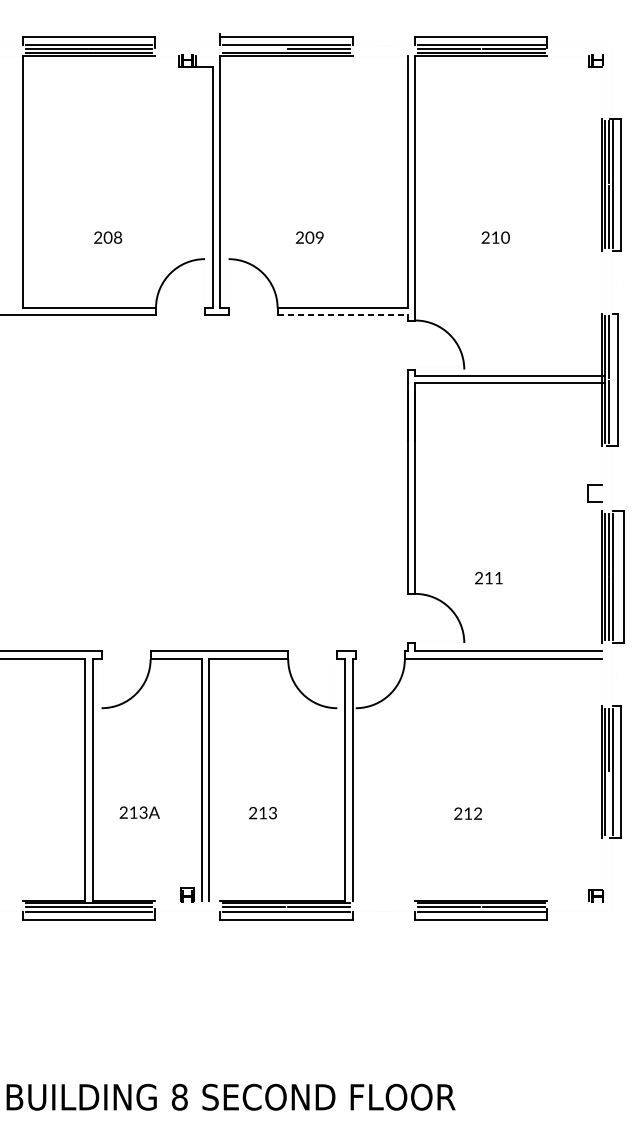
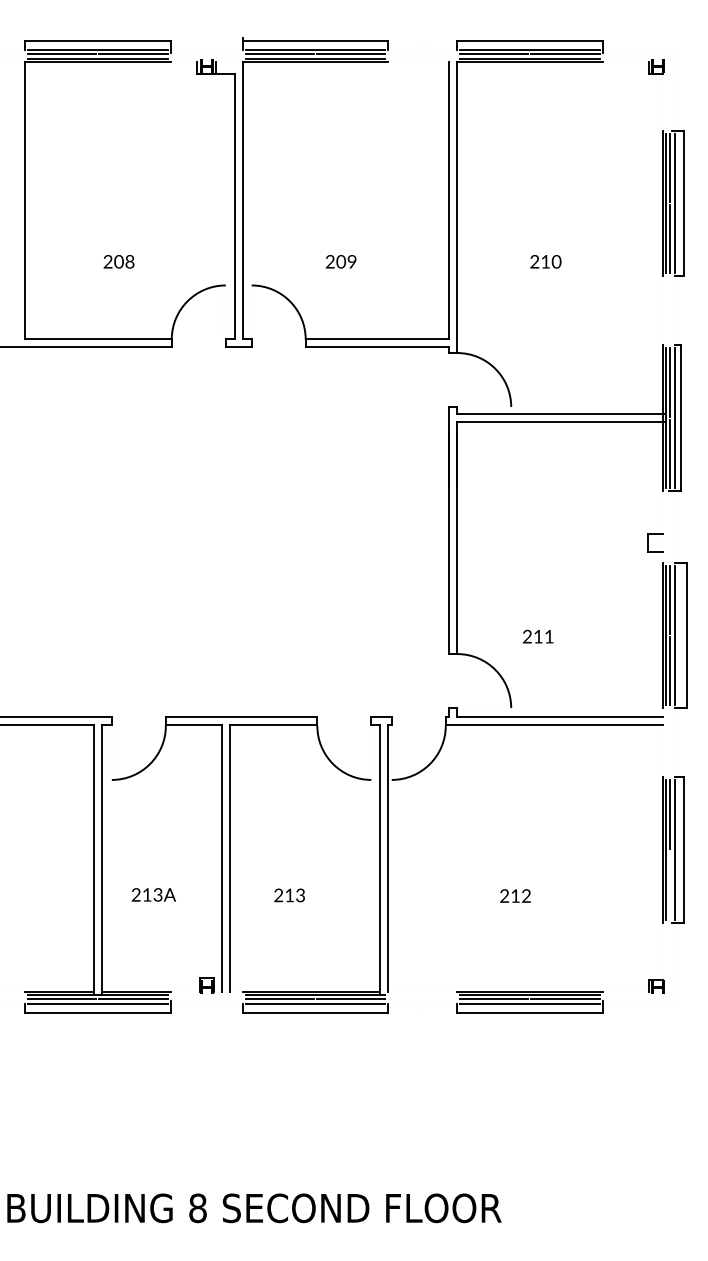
line: (253, 49) -> (279, 54), added
line: (342, 315) -> (377, 347), dashed -> solid
line: (612, 379) -> (674, 417), added

